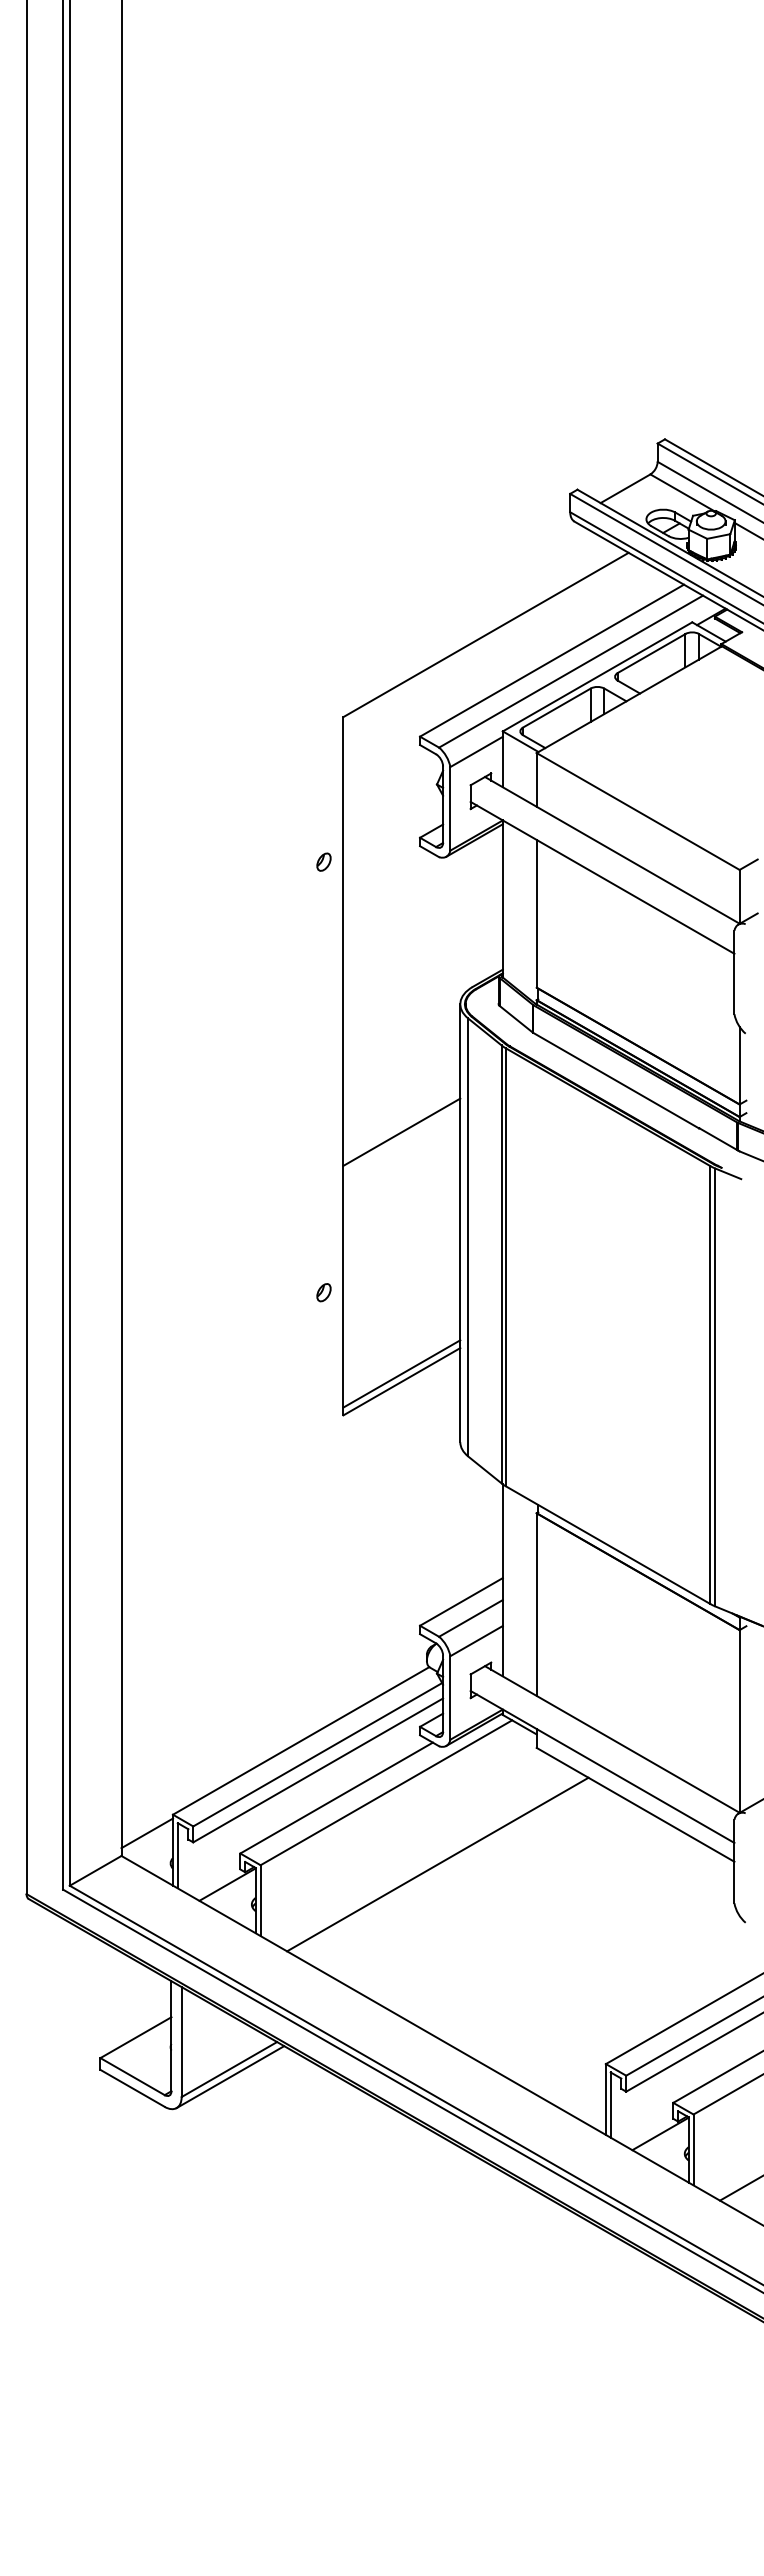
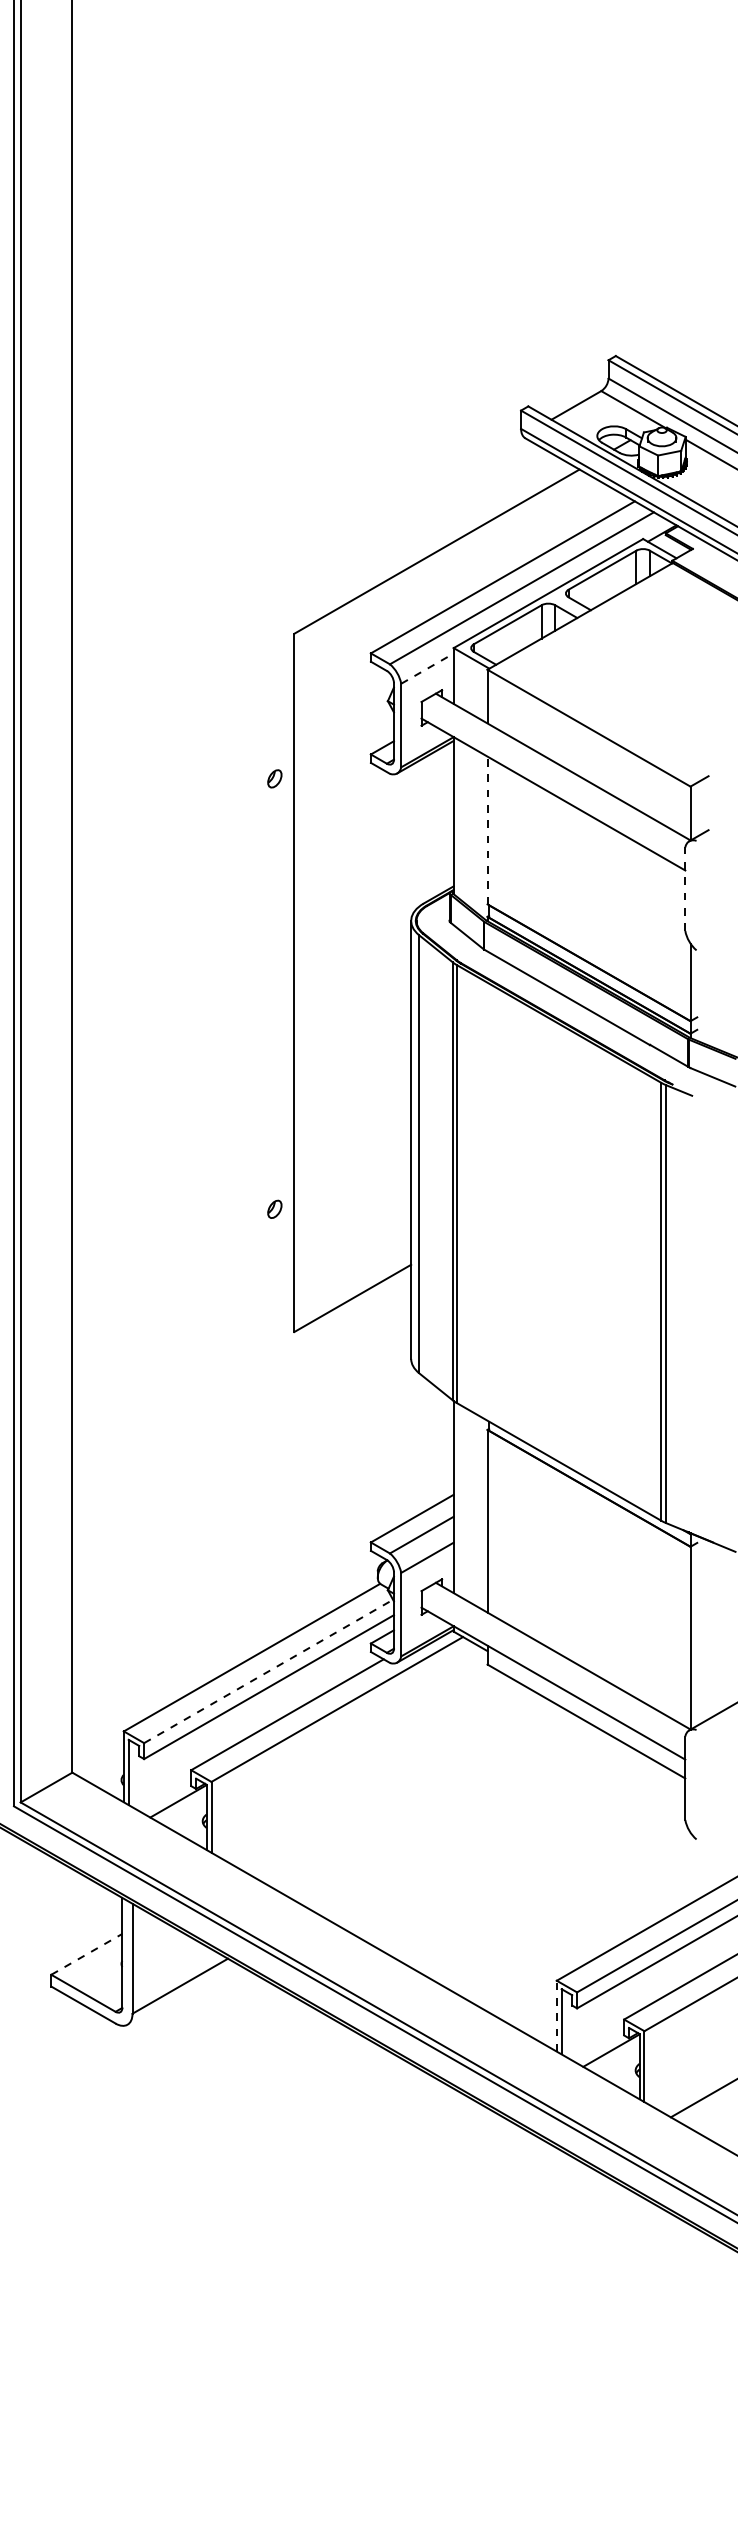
line: (477, 751) -> (428, 668), solid -> dashed
line: (536, 913) -> (487, 830), solid -> dashed
line: (734, 972) -> (685, 889), solid -> dashed
line: (401, 1131) -> (352, 1048), removed
line: (401, 1373) -> (352, 1290), removed
line: (317, 1754) -> (268, 1671), solid -> dashed
line: (147, 1833) -> (98, 1750), removed
line: (437, 1864) -> (388, 1781), removed
line: (135, 2037) -> (86, 1954), solid -> dashed
line: (230, 2077) -> (181, 1994), removed
line: (605, 2099) -> (556, 2016), solid -> dashed

